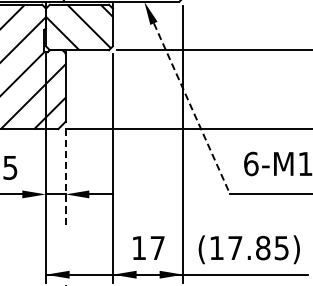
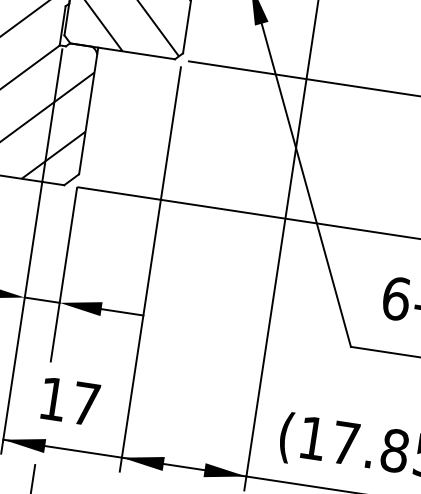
line: (192, 108) -> (307, 184), dashed -> solid
line: (65, 179) -> (63, 276), dashed -> solid
text: (148, 247) -> (69, 400), moved

